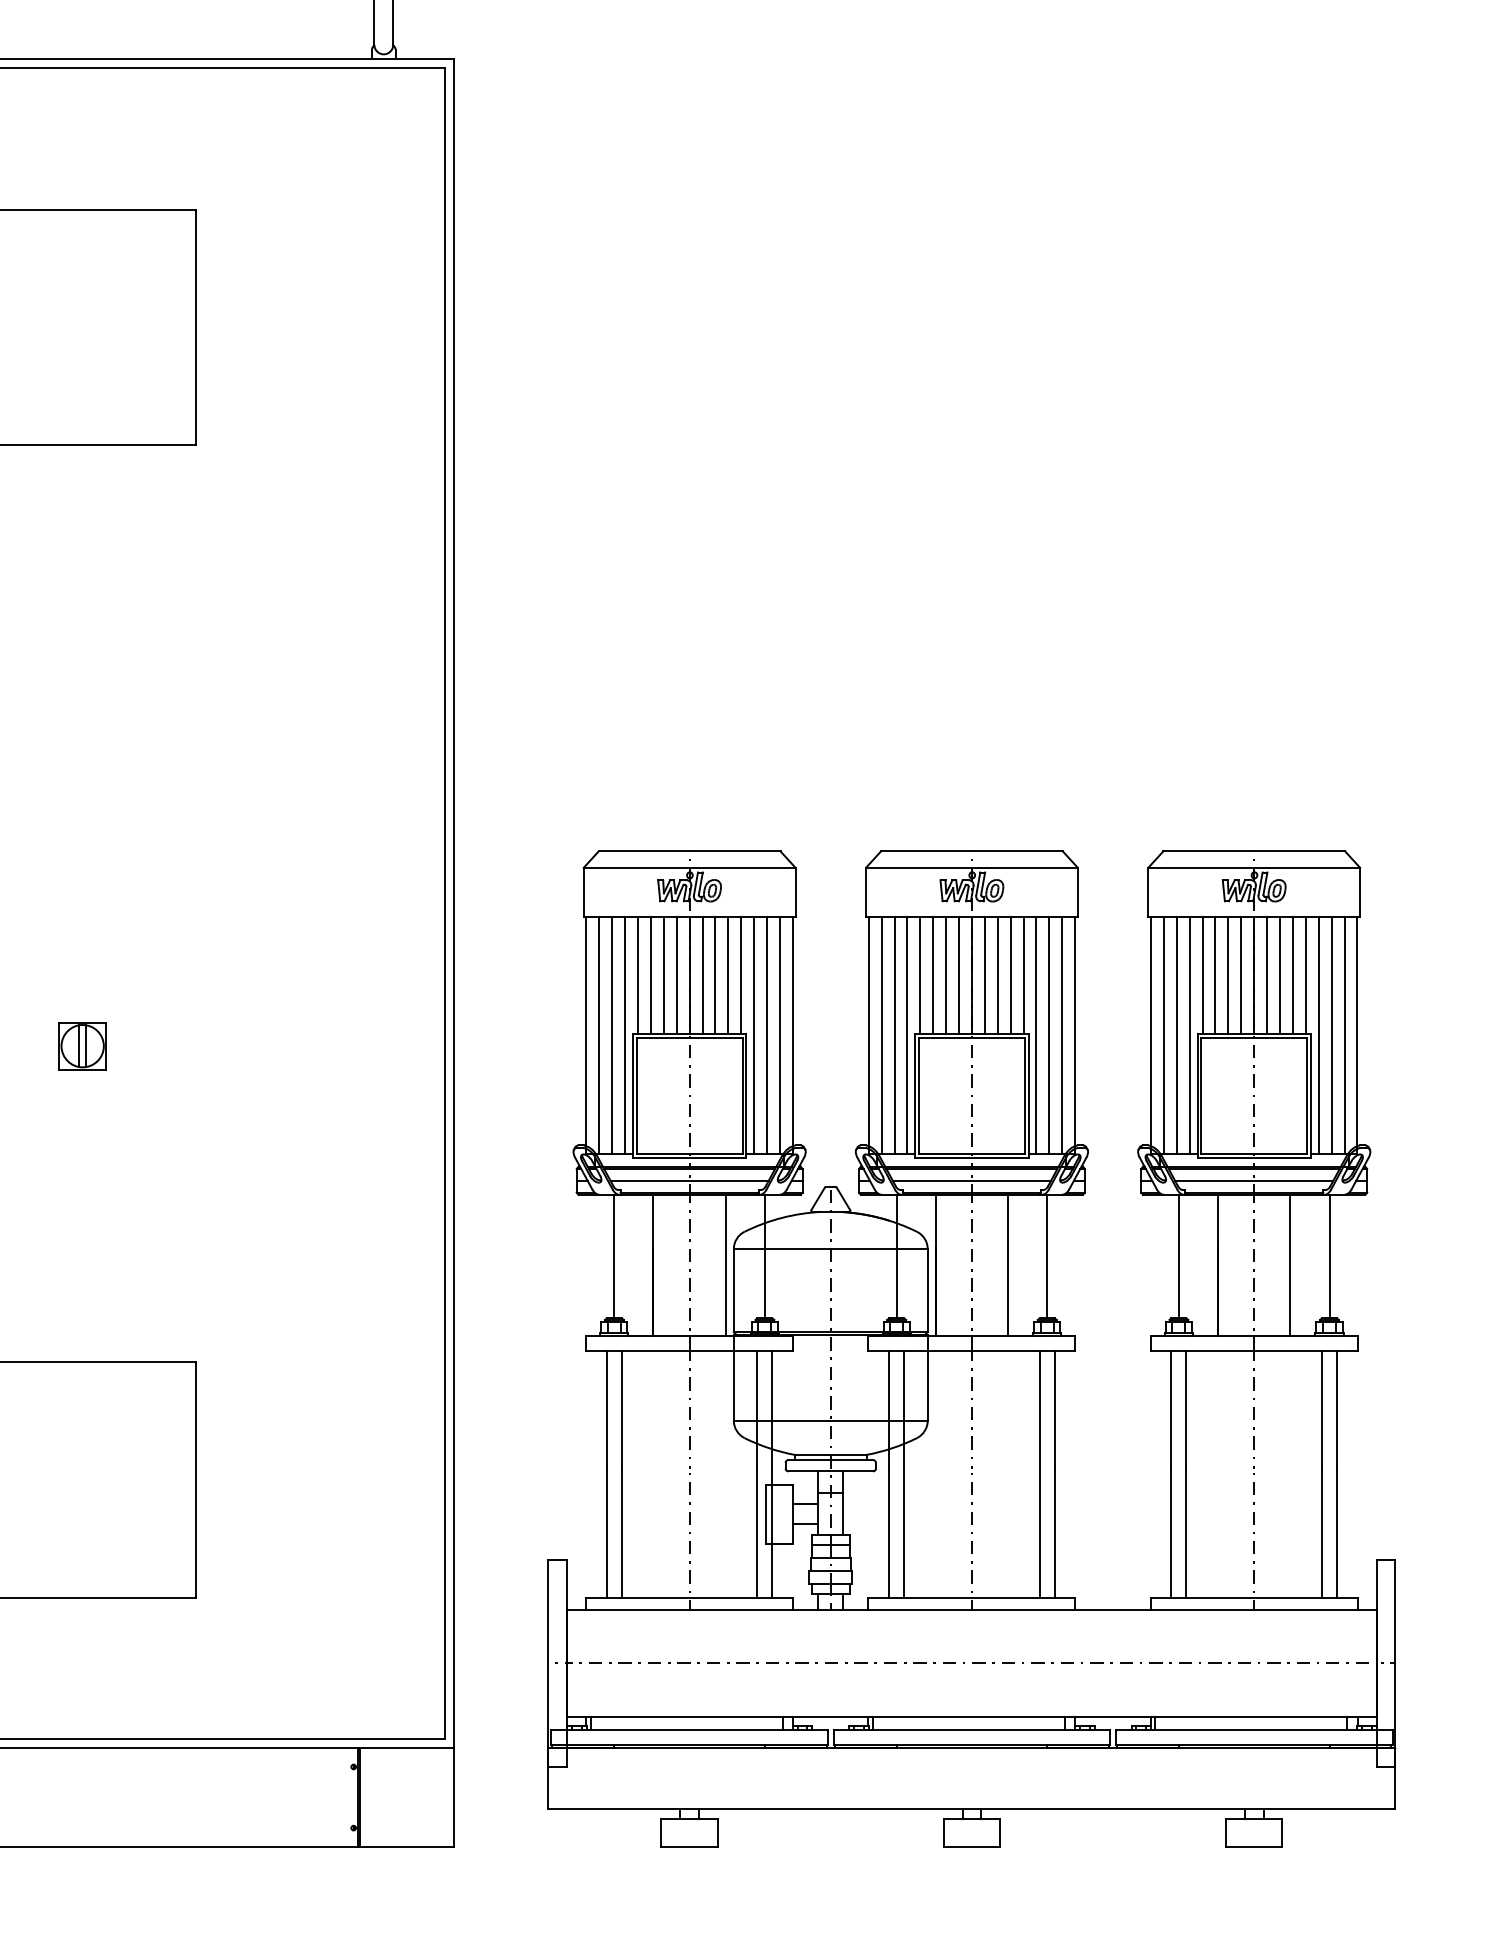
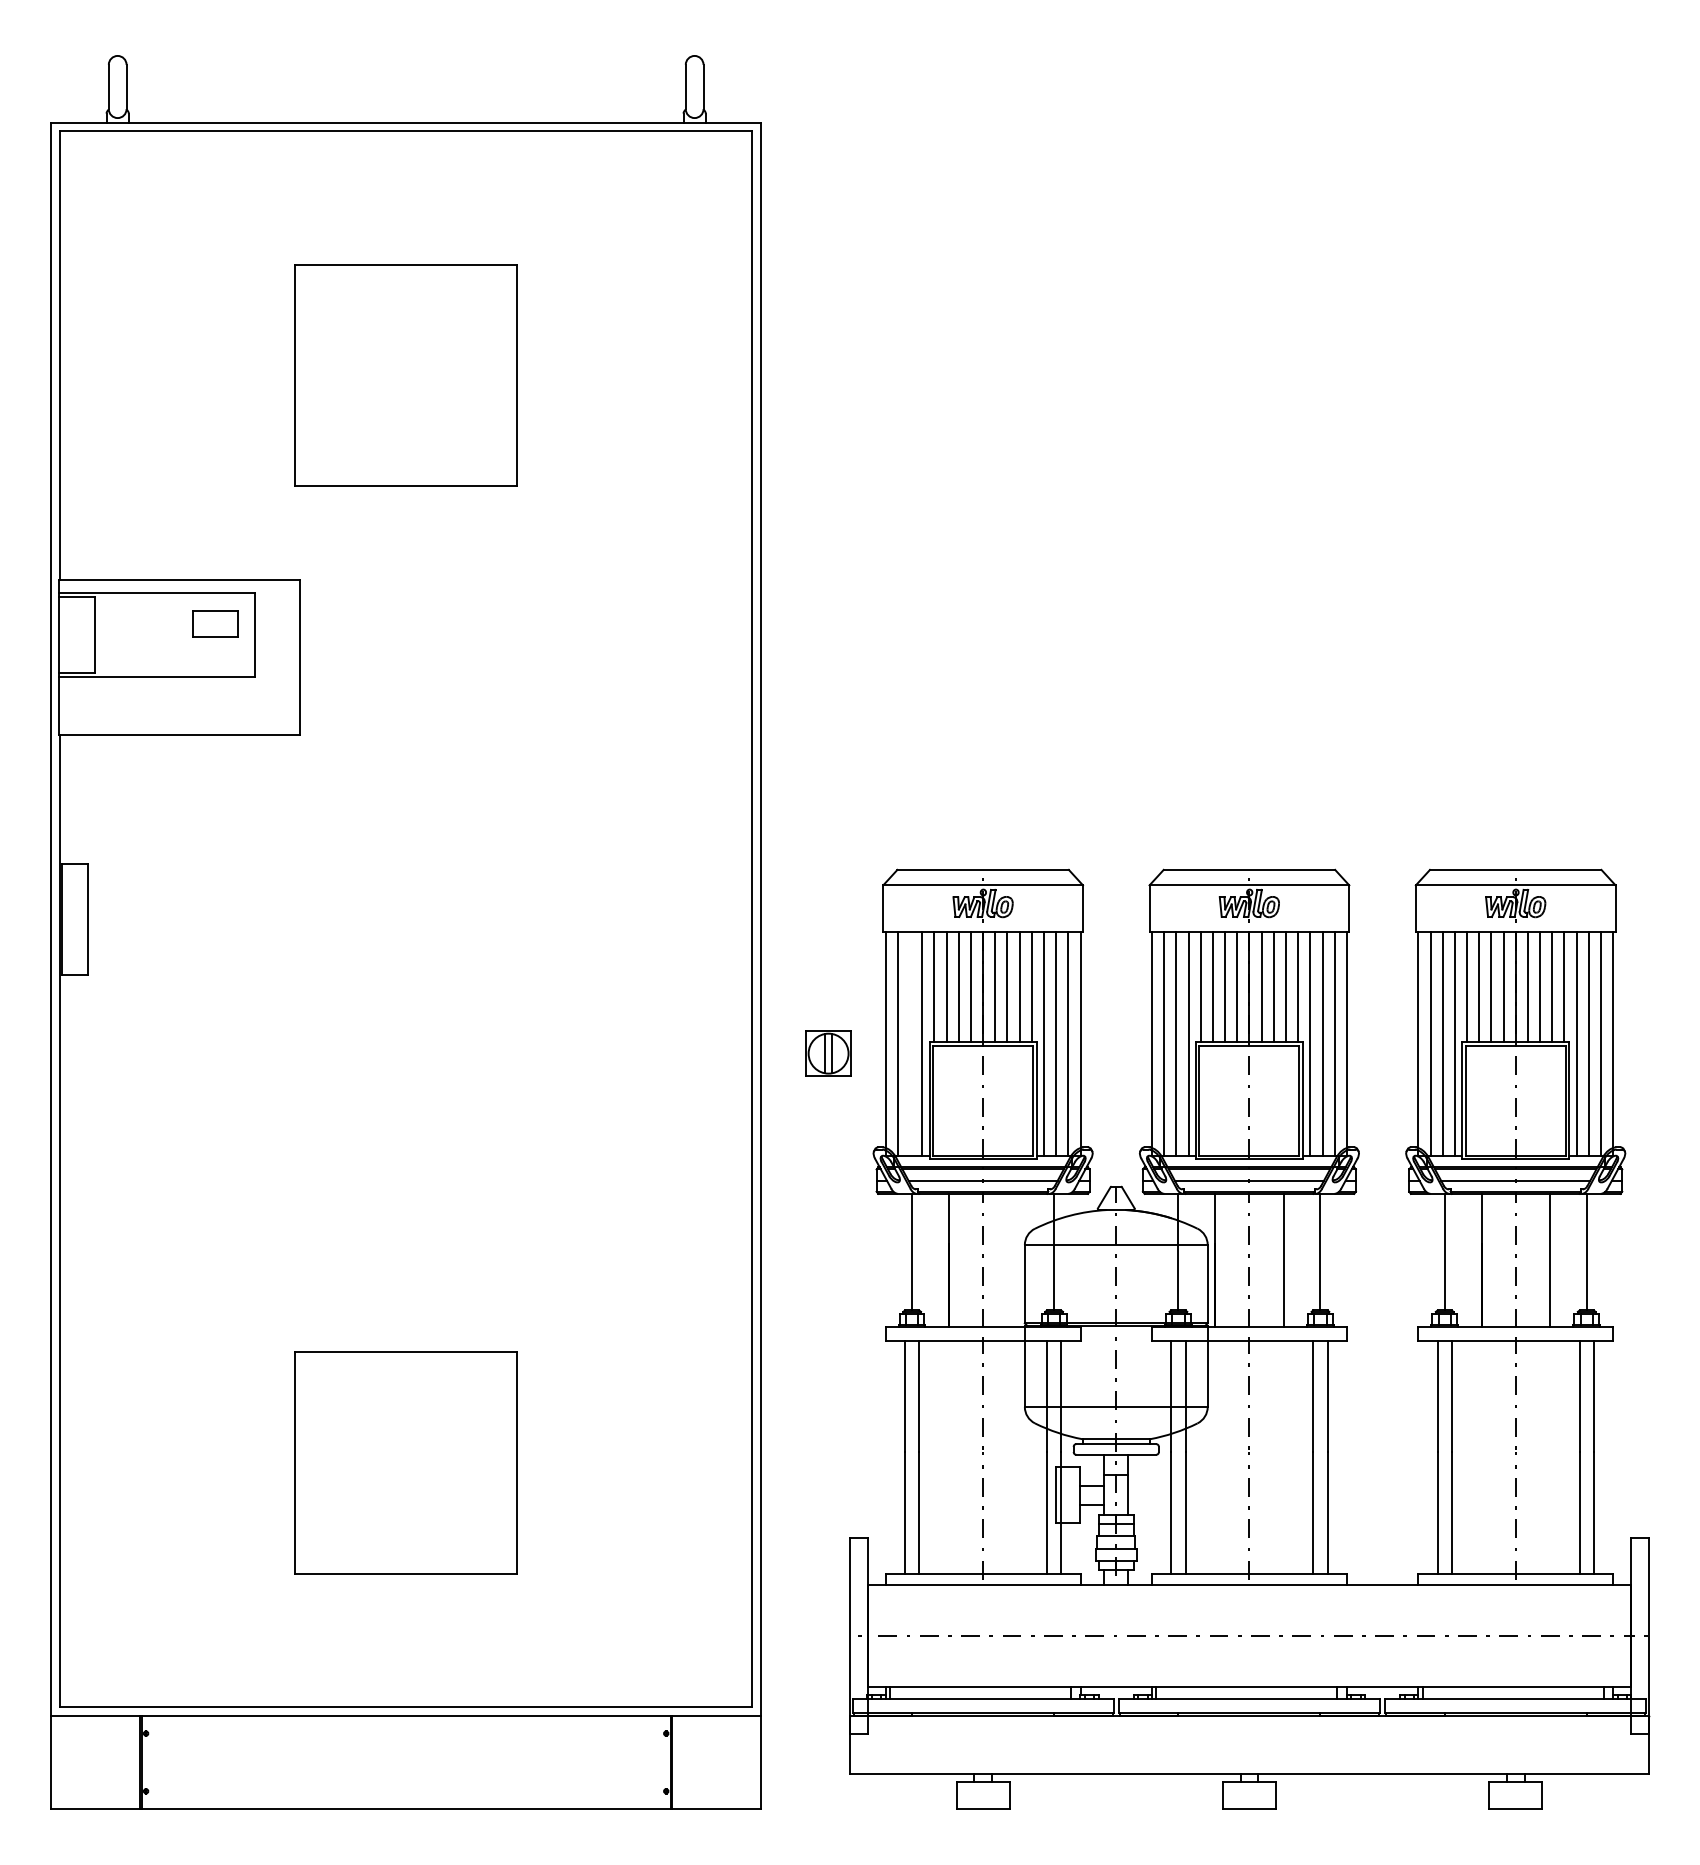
line: (612, 1035) -> (910, 1043), removed
part: (82, 1046) -> (828, 1053), moved
line: (726, 1264) -> (1017, 1259), removed

